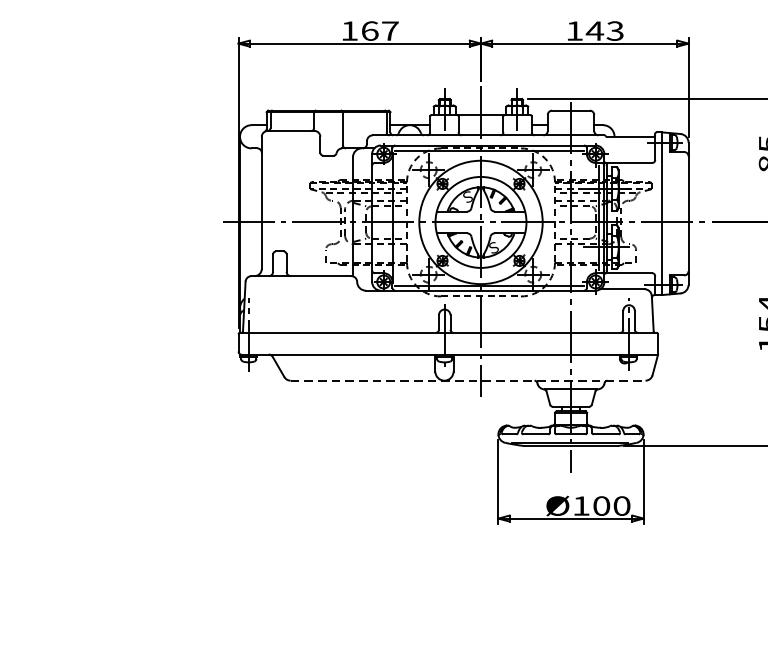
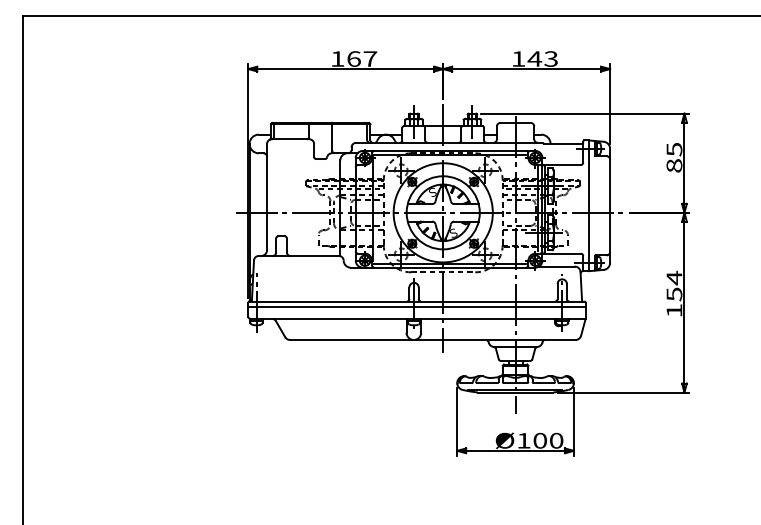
line: (447, 340) -> (416, 307), added
line: (467, 381) -> (432, 340), dashed -> solid

